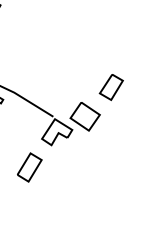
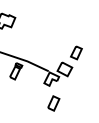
part: (29, 167) -> (53, 103), moved

